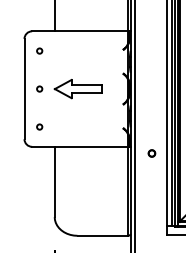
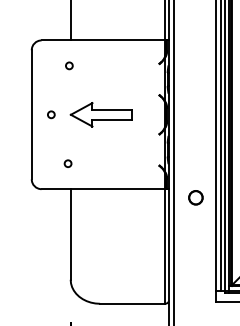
circle: (39, 50) -> (69, 65), moved
circle: (39, 126) -> (67, 163), moved
part: (151, 153) -> (195, 197), size x1.6

